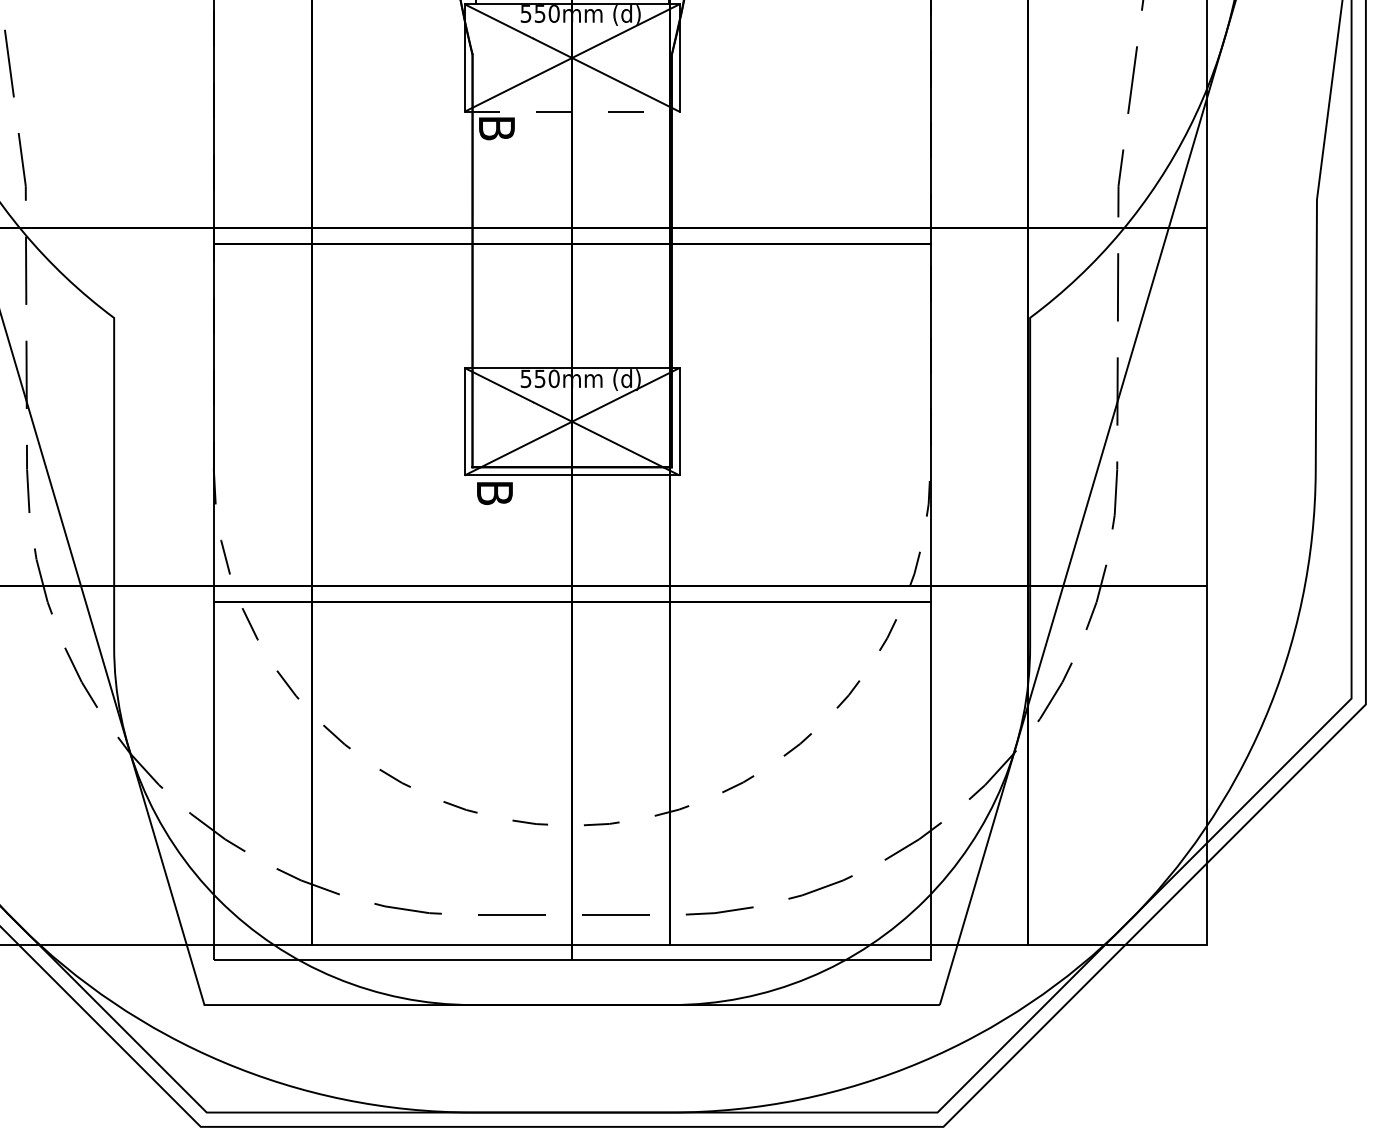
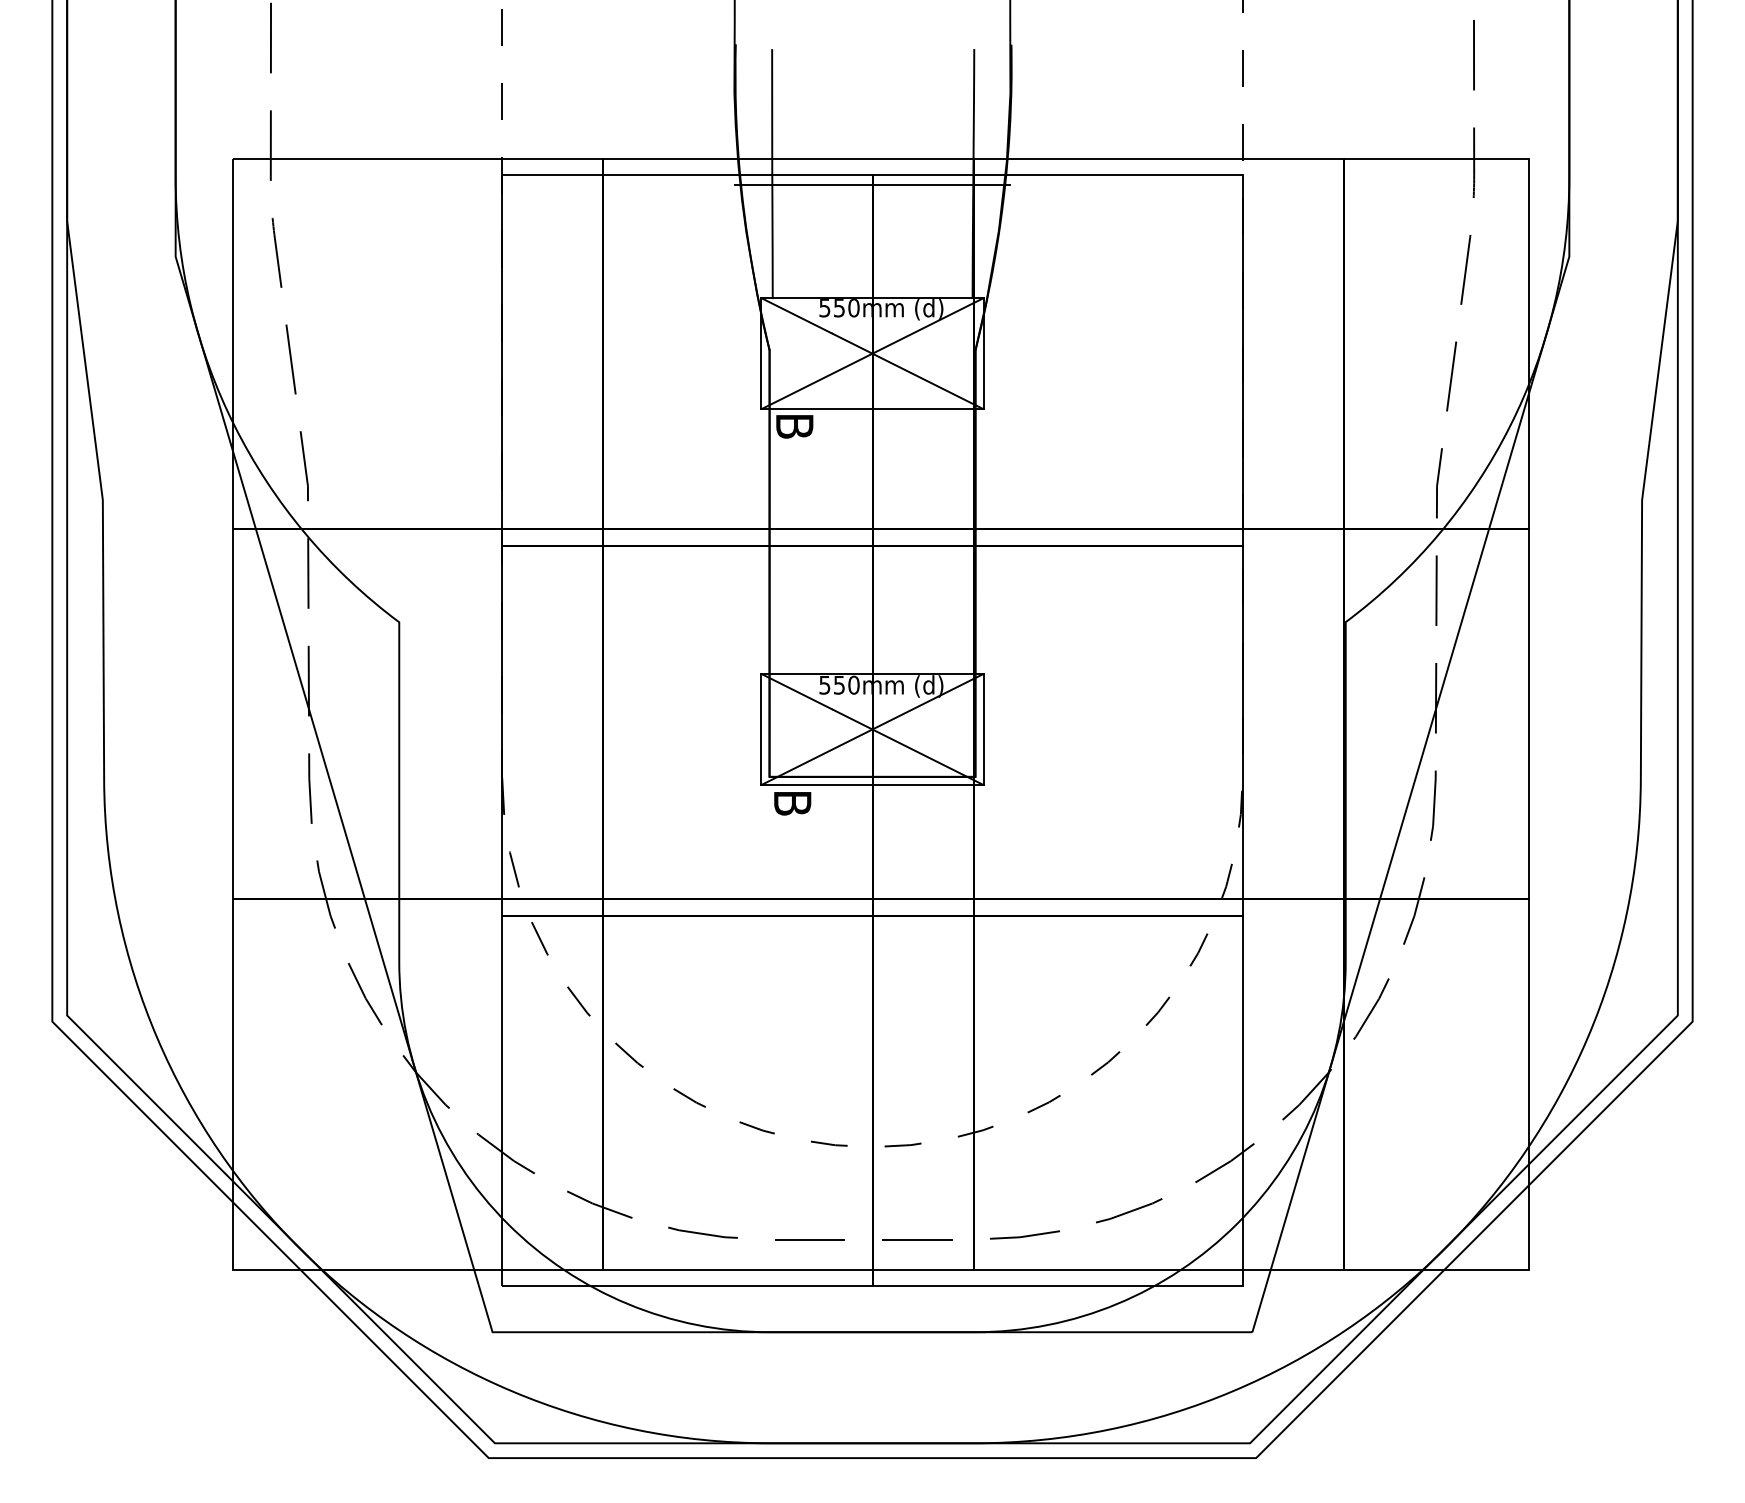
line: (572, 112) -> (872, 409), dashed -> solid

